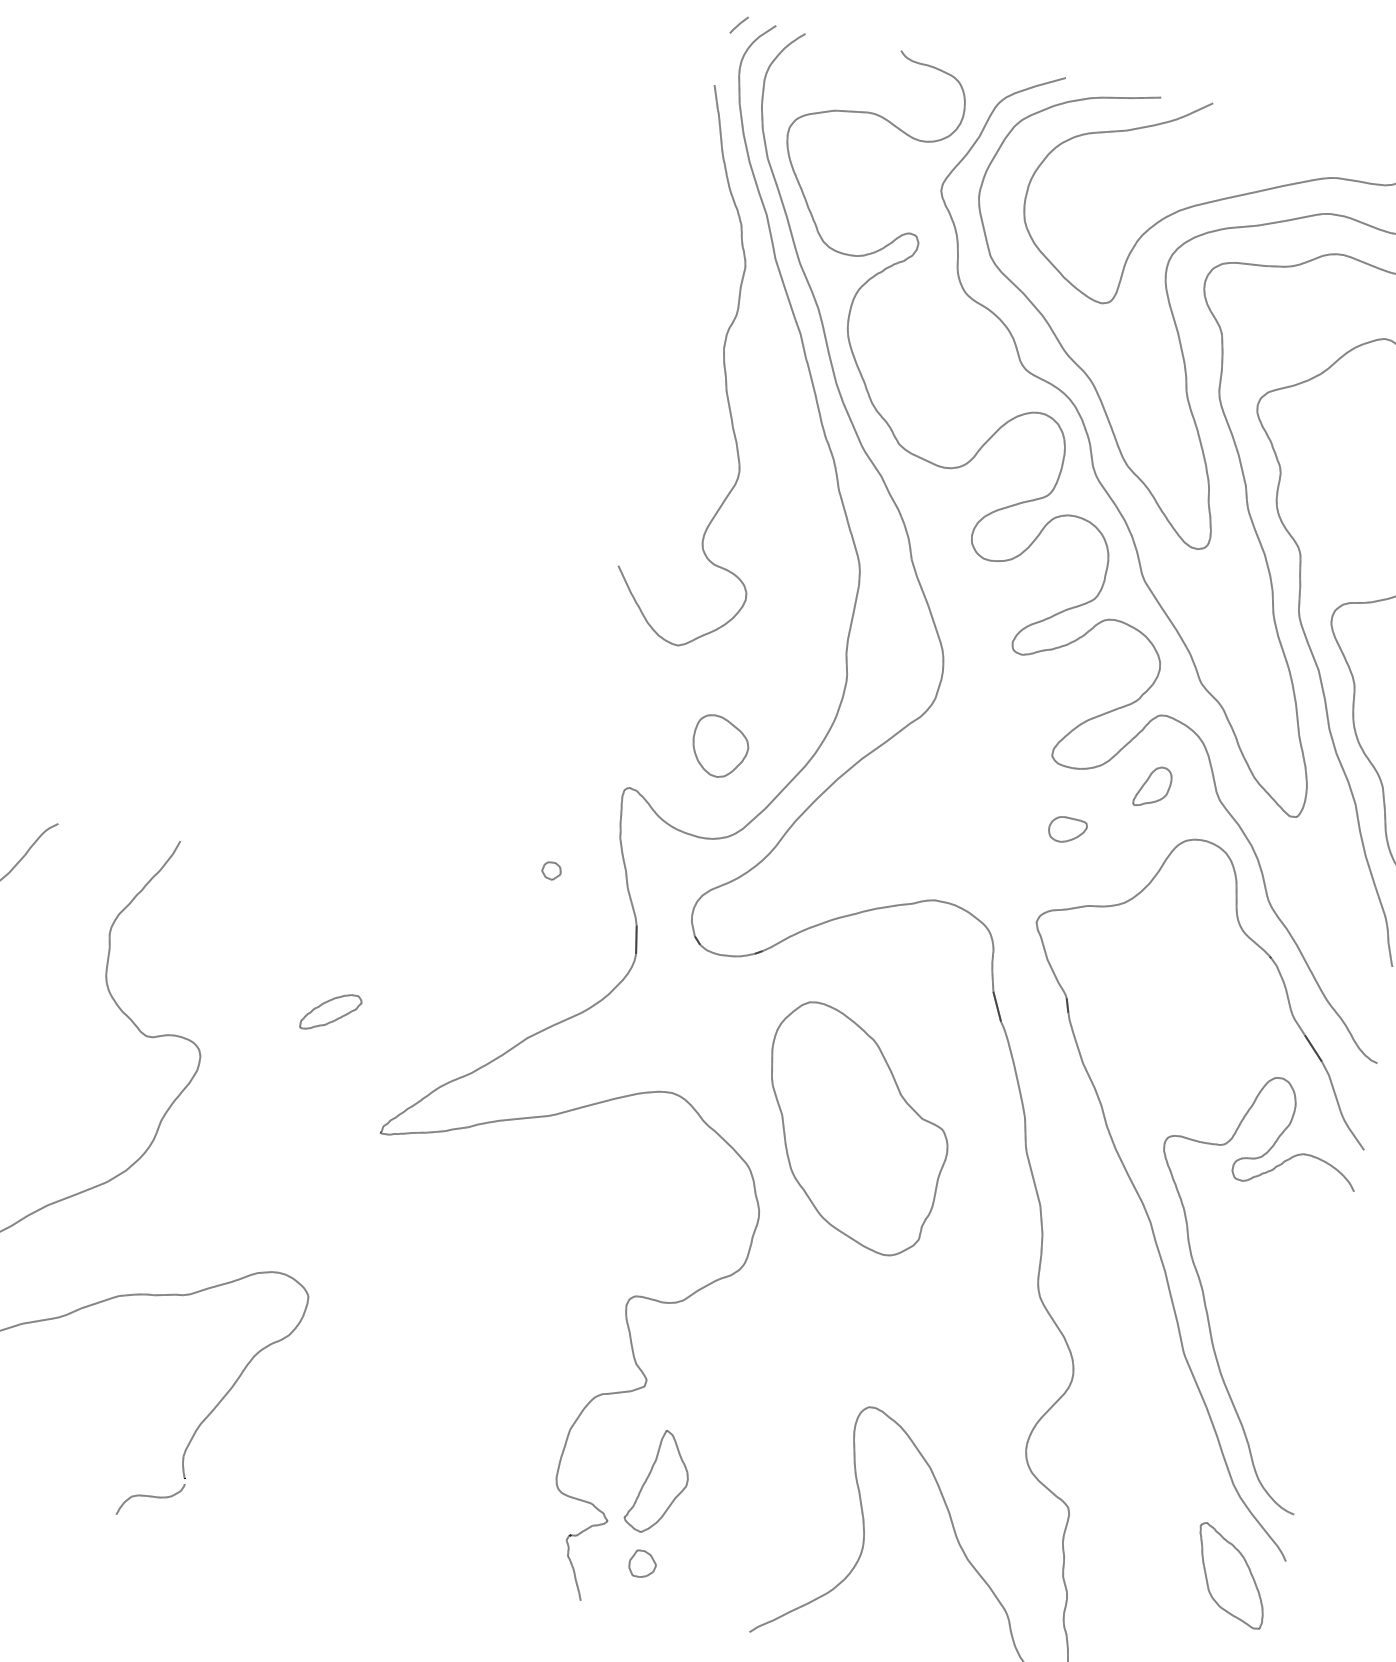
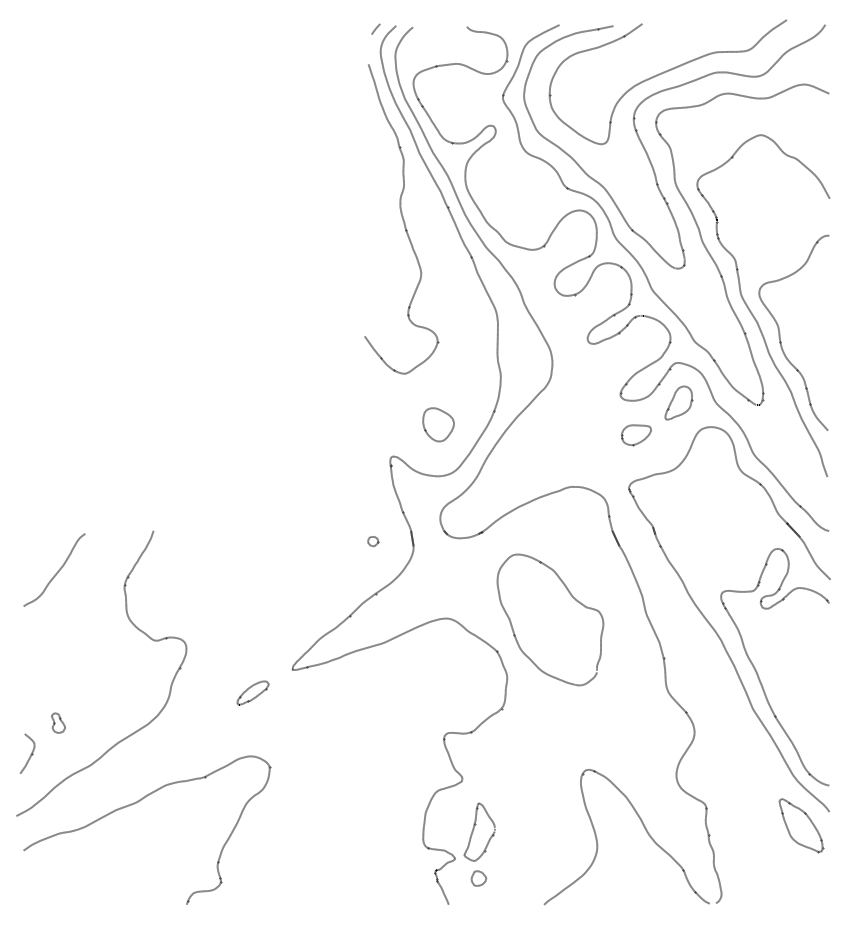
part: (1152, 786) -> (678, 402), size x1.43
part: (1067, 830) -> (636, 435), size x1.43
part: (552, 870) -> (373, 541), moved
part: (330, 1011) -> (252, 692), moved

